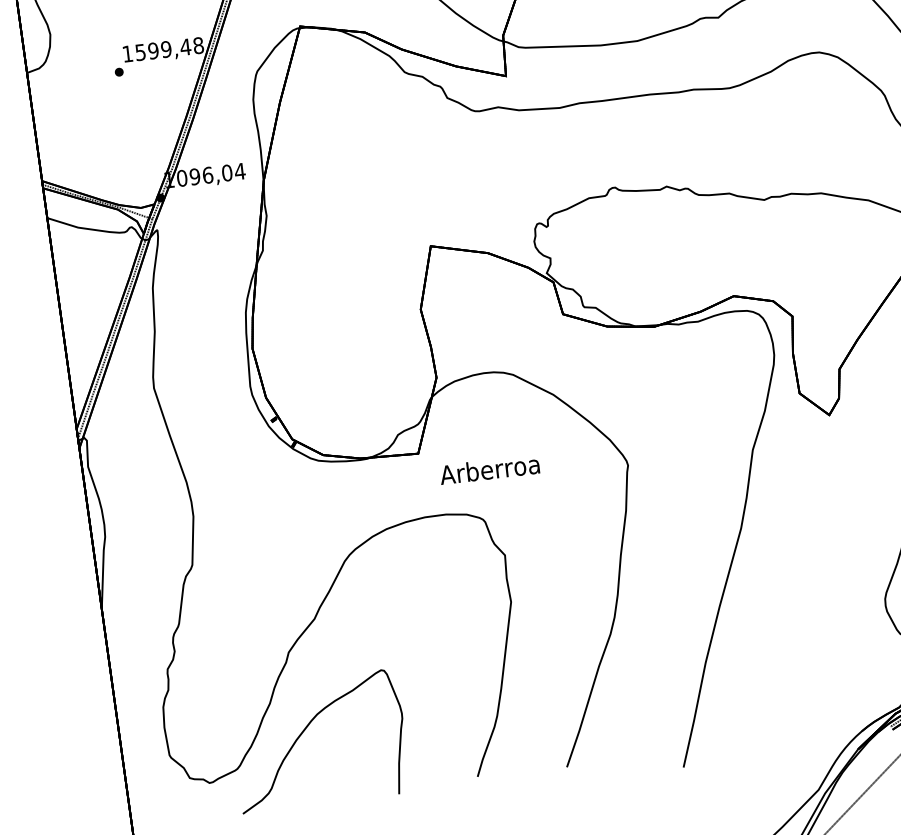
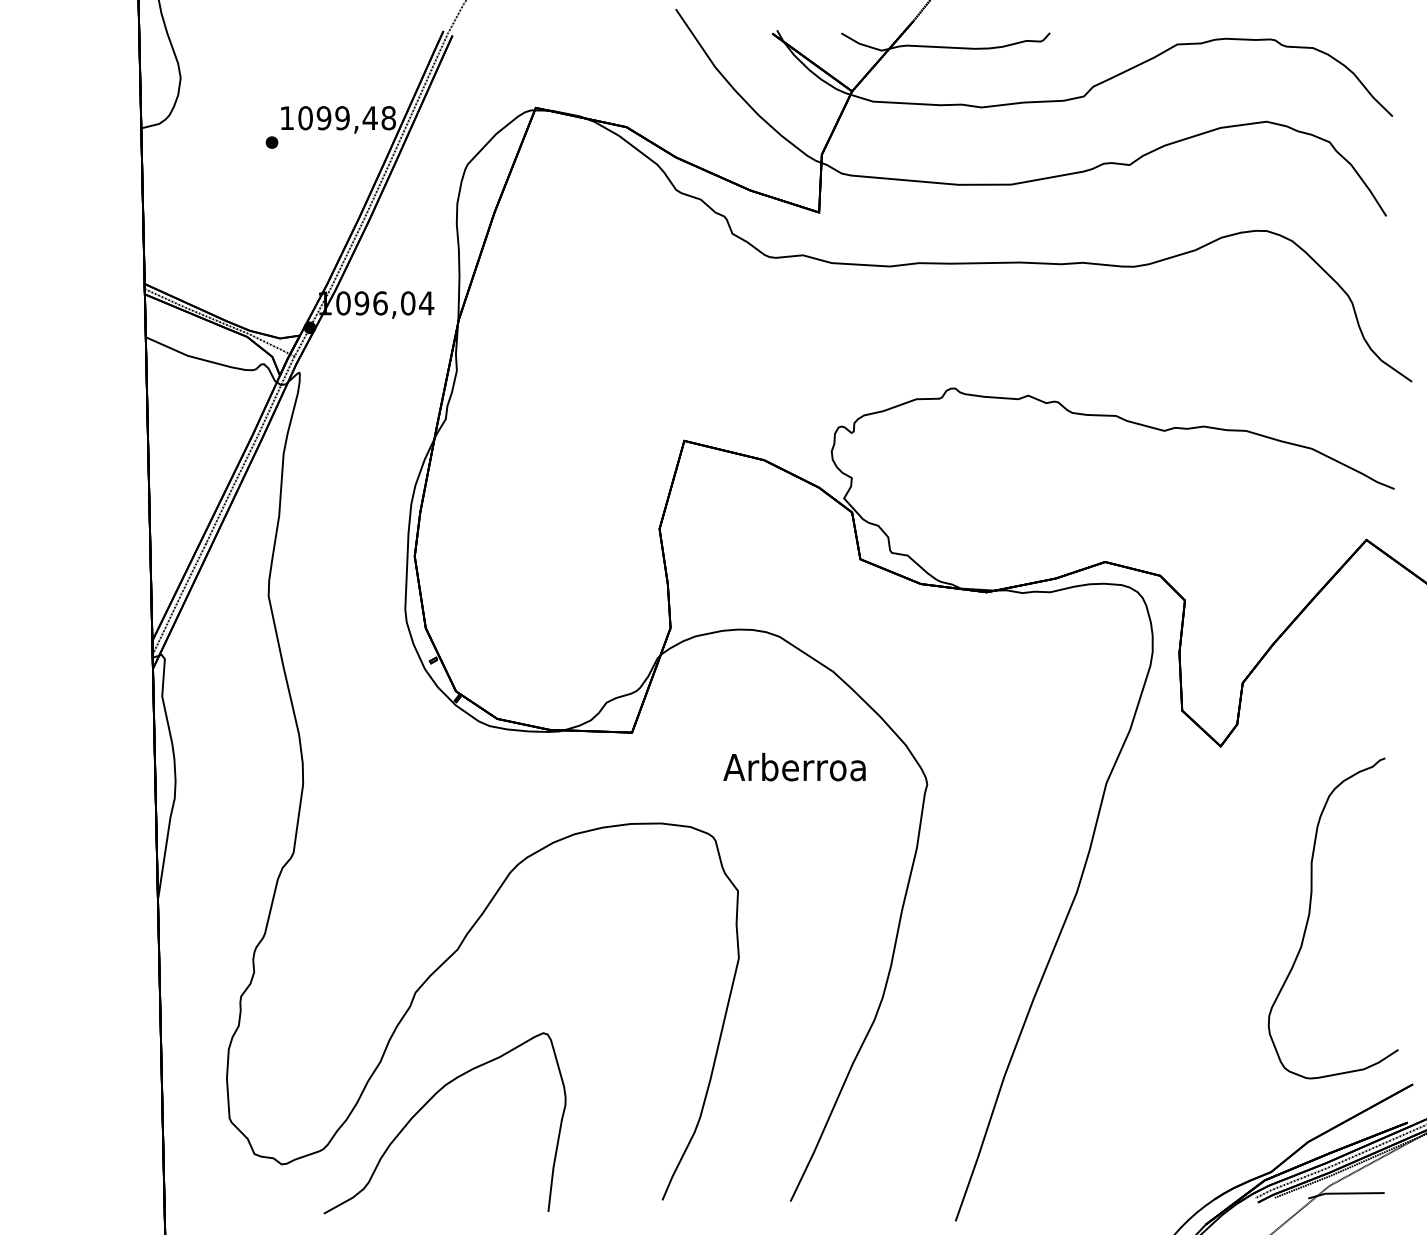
text: (140, 52) -> (305, 118), 1599,48 -> 1099,48
text: (489, 469) -> (794, 766), moved

